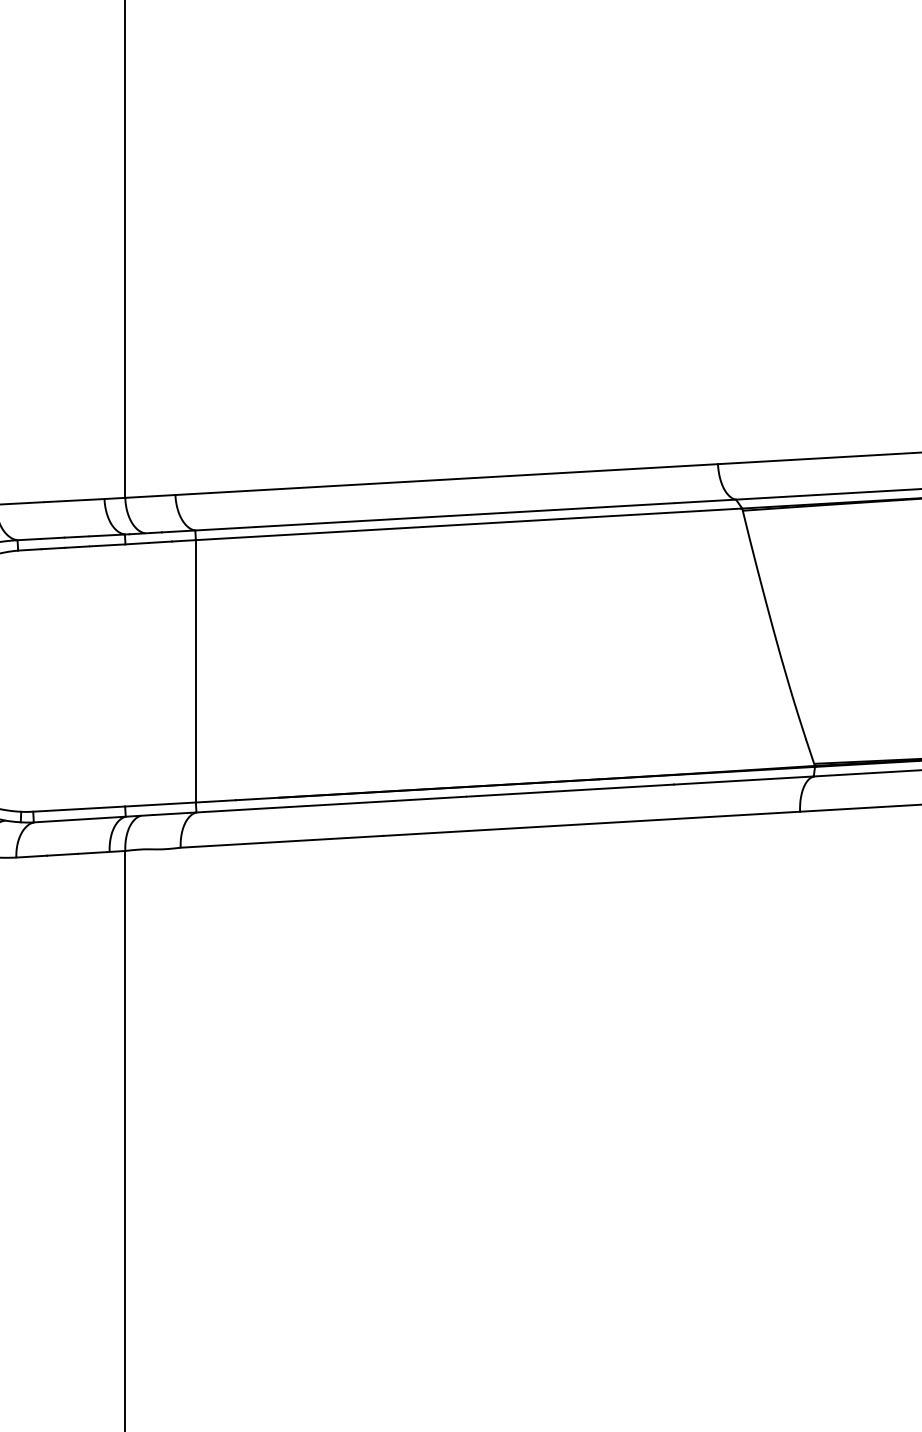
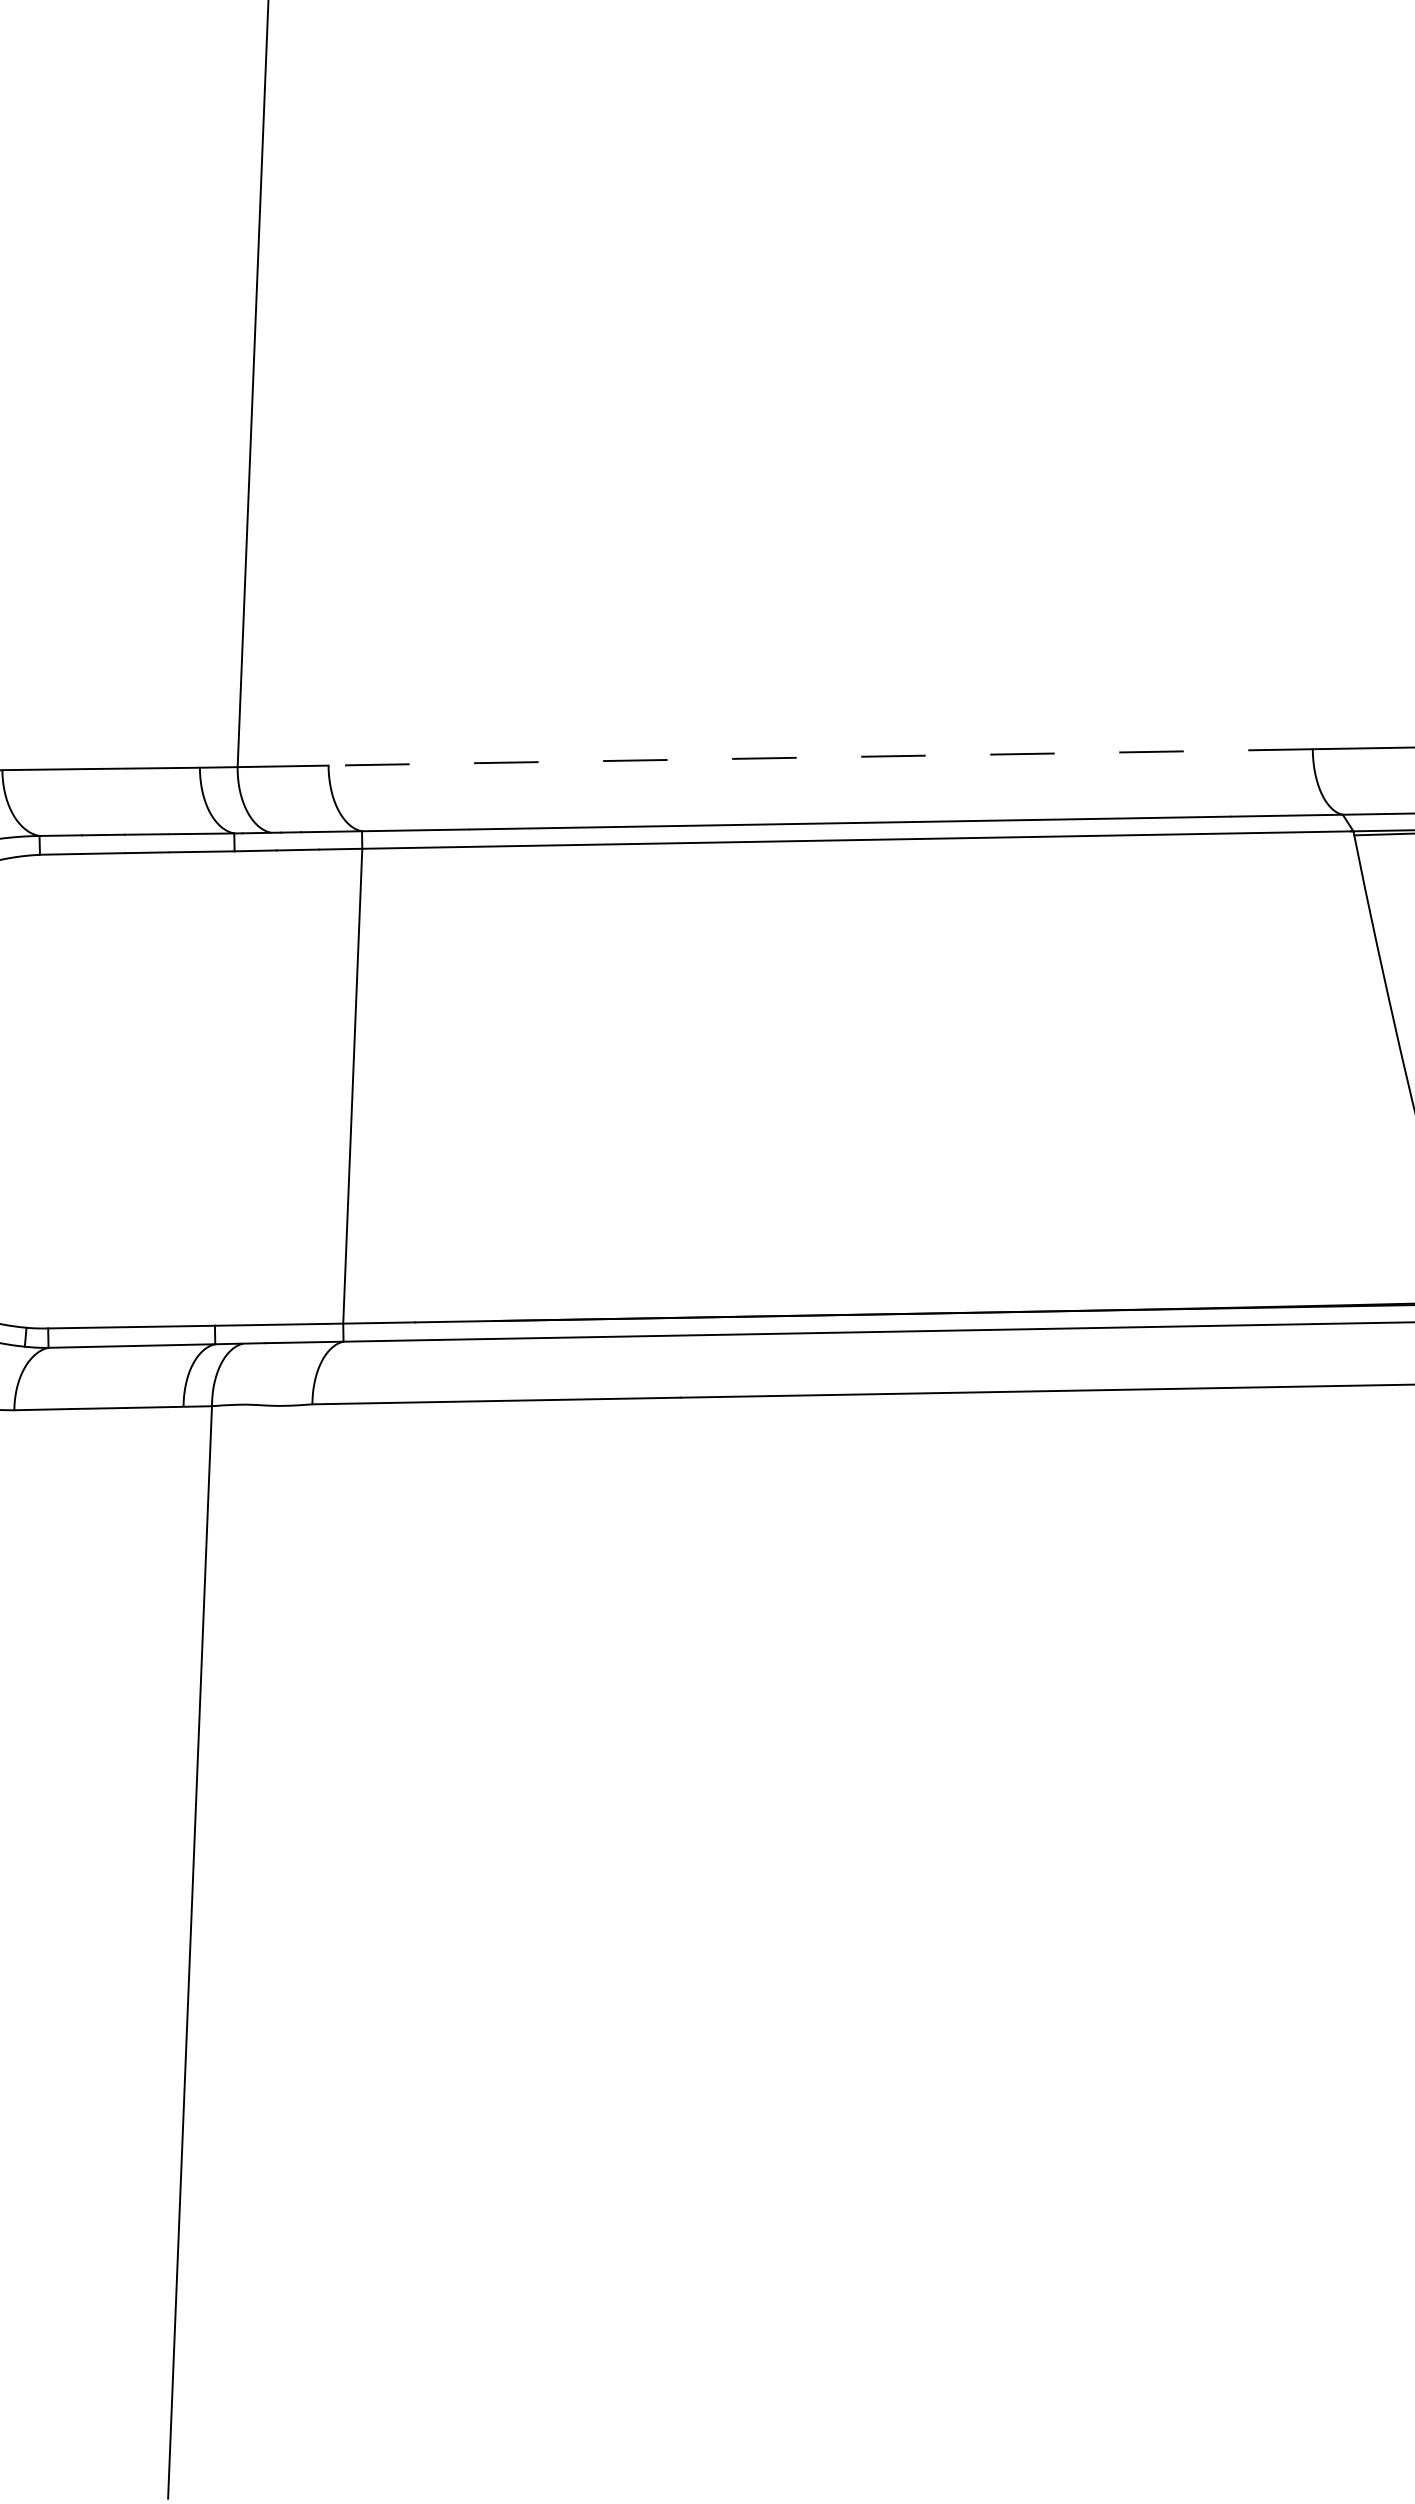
line: (446, 479) -> (820, 757), solid -> dashed

